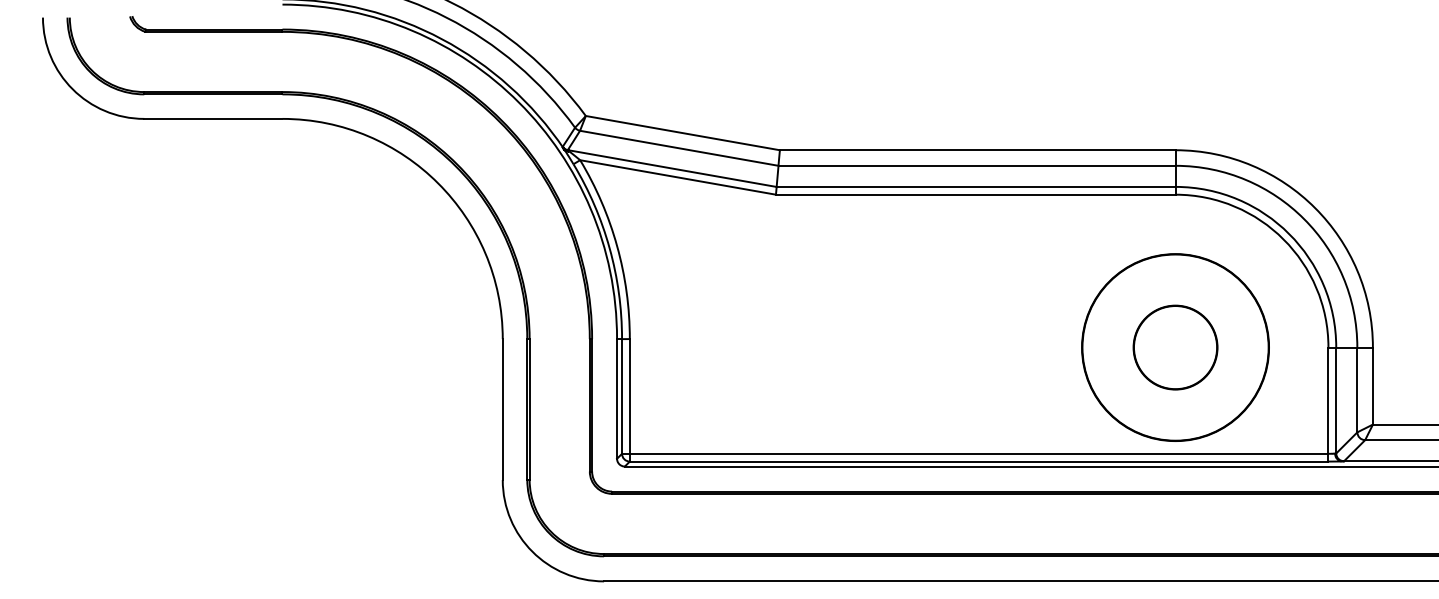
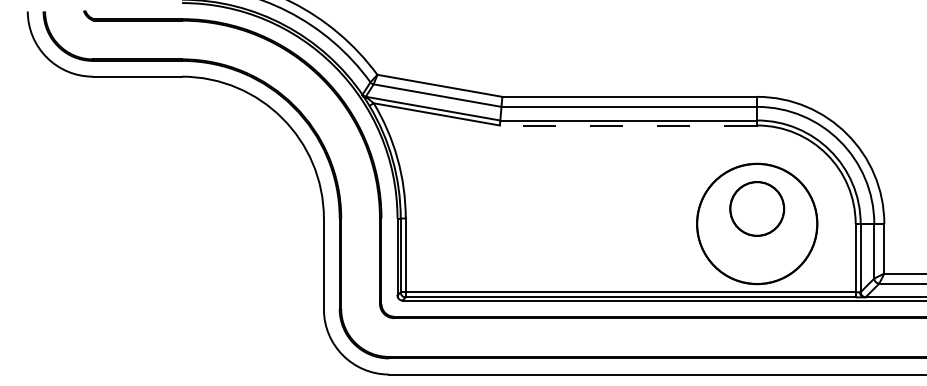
line: (975, 194) -> (628, 125), solid -> dashed
circle: (1175, 346) -> (757, 208), moved

